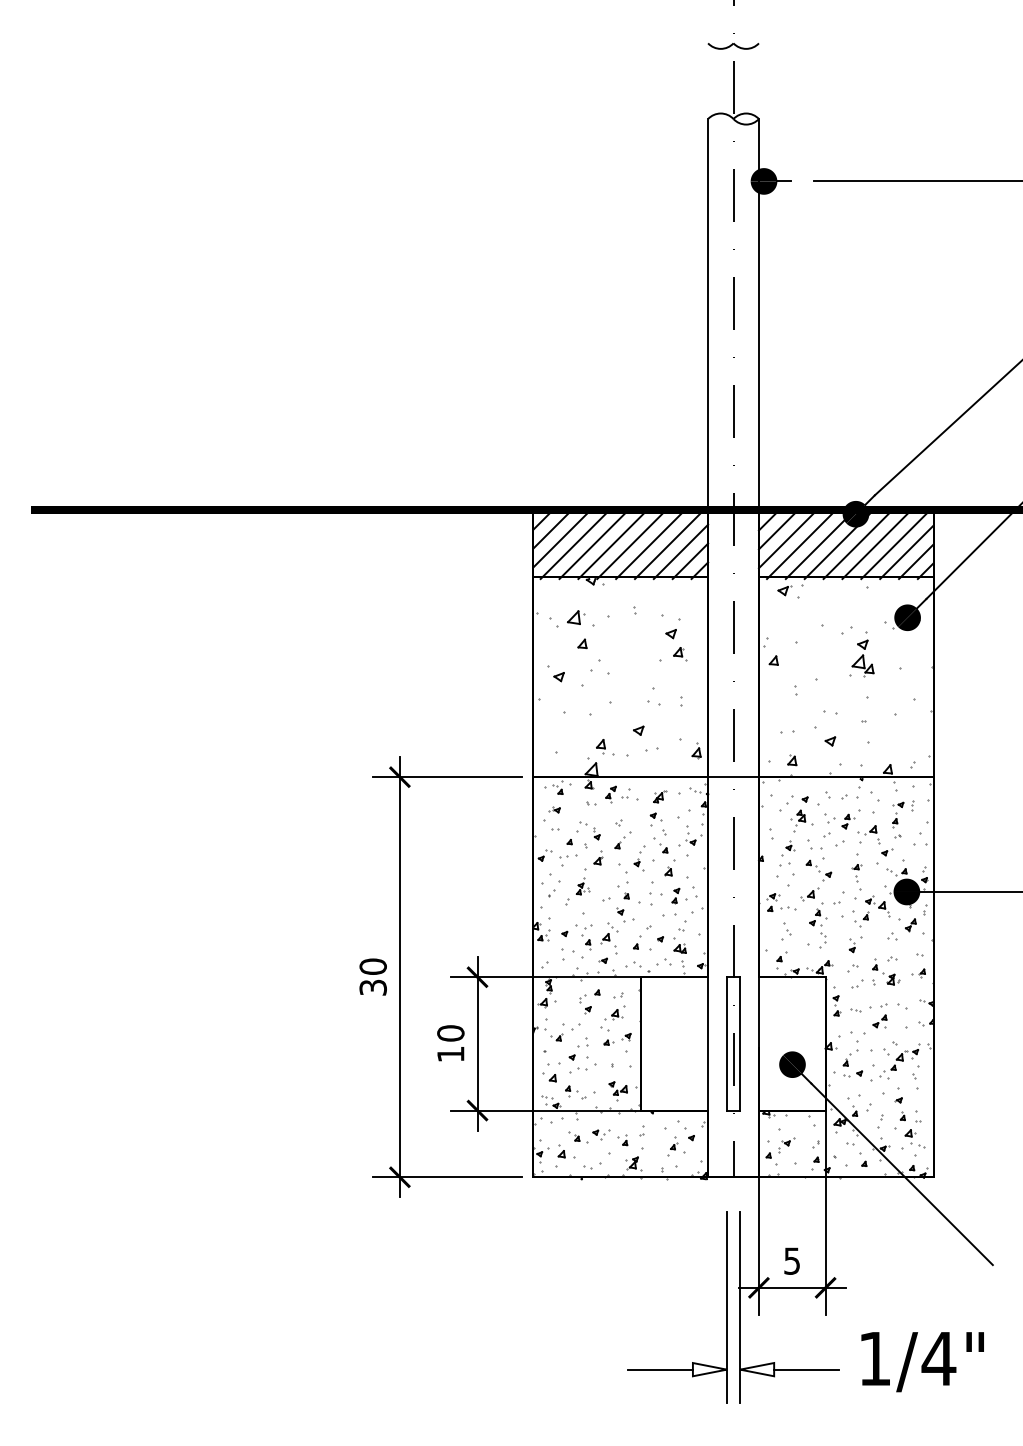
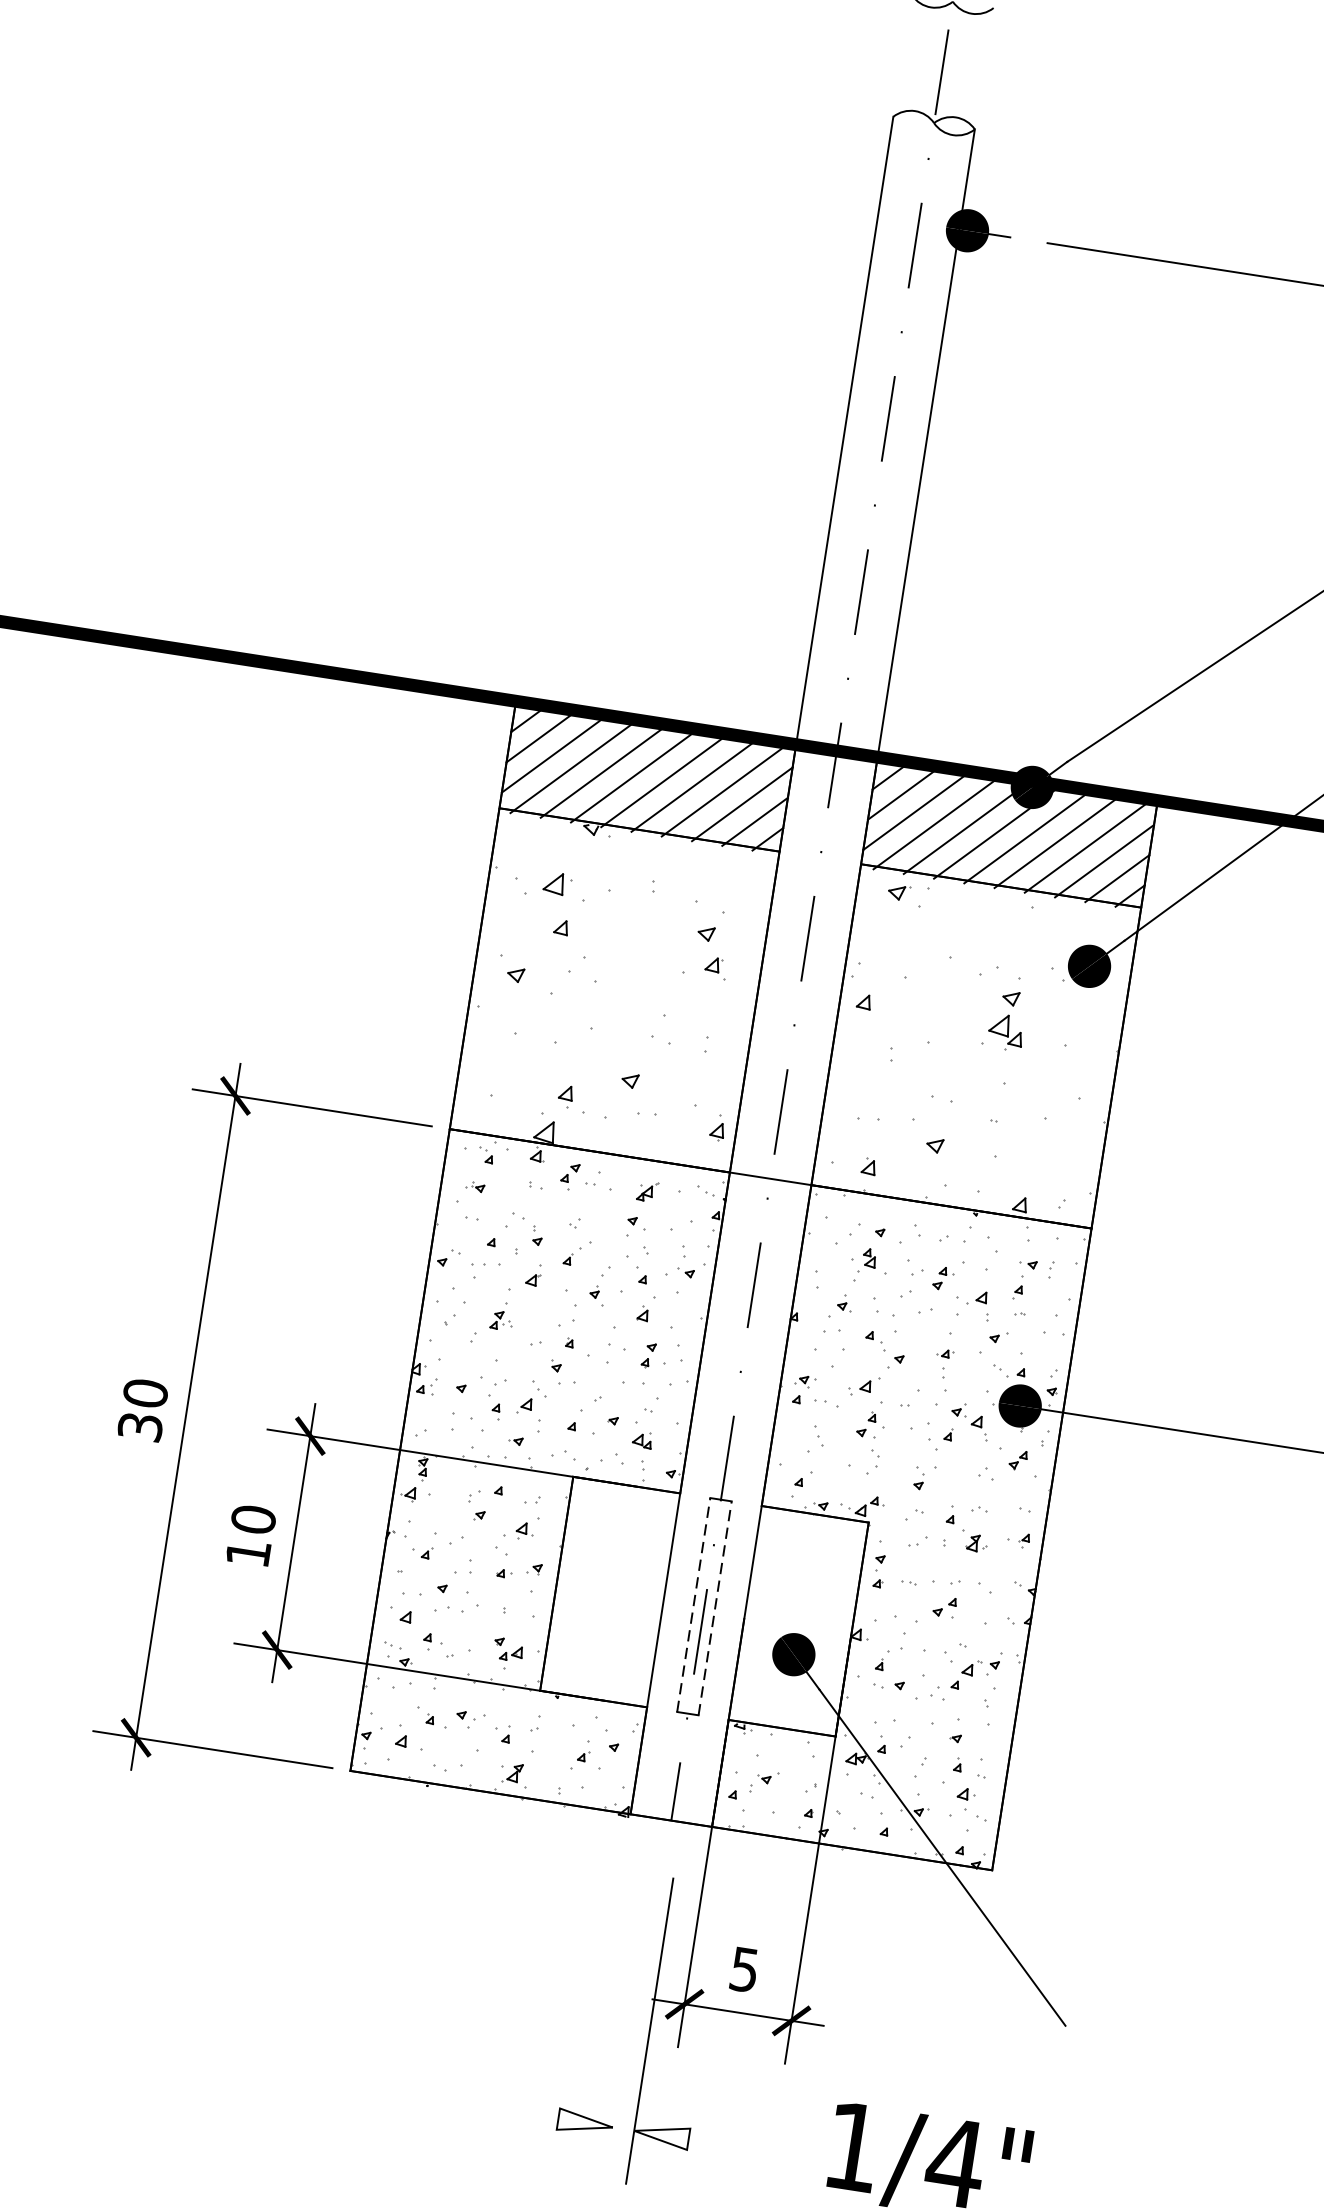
line: (726, 1043) -> (693, 1604), solid -> dashed
line: (740, 1043) -> (715, 1607), solid -> dashed
line: (726, 1307) -> (627, 2027), removed
line: (660, 1369) -> (506, 2110), removed
line: (806, 1369) -> (740, 2147), removed

